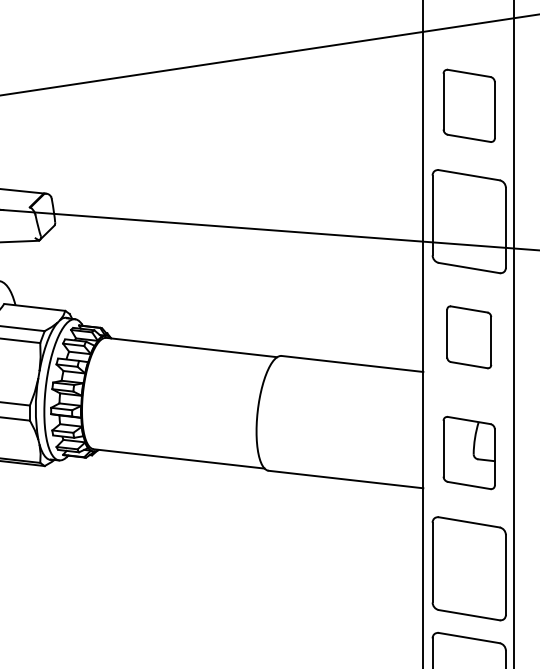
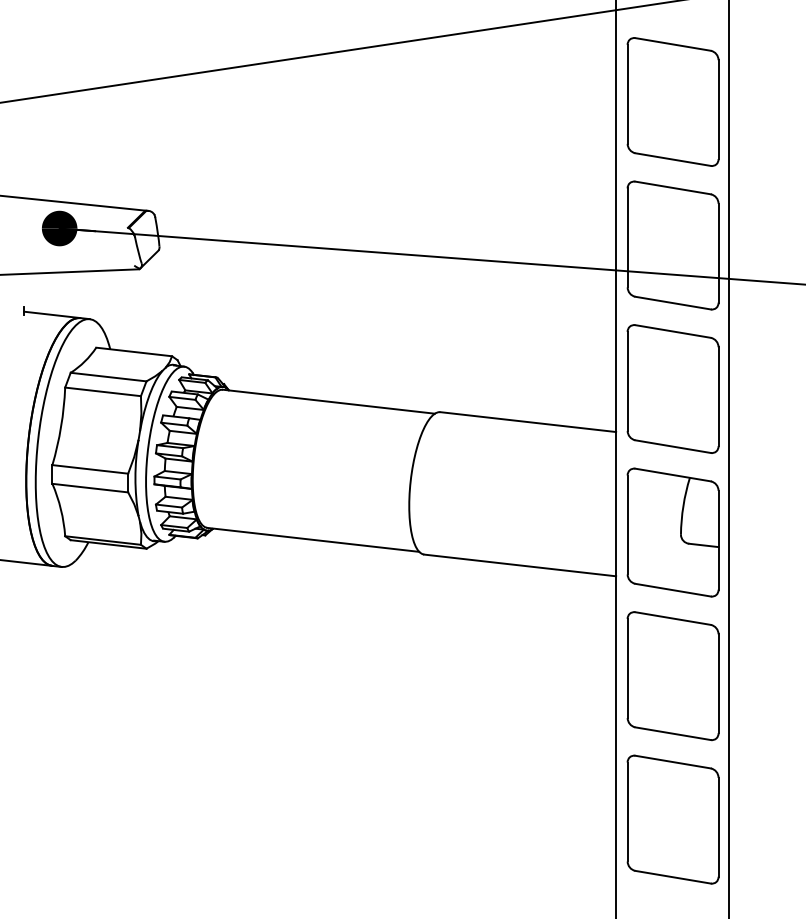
part: (468, 105) -> (672, 101), size x1.43
part: (468, 336) -> (672, 388), size x1.67
part: (468, 452) -> (672, 532), size x1.43

